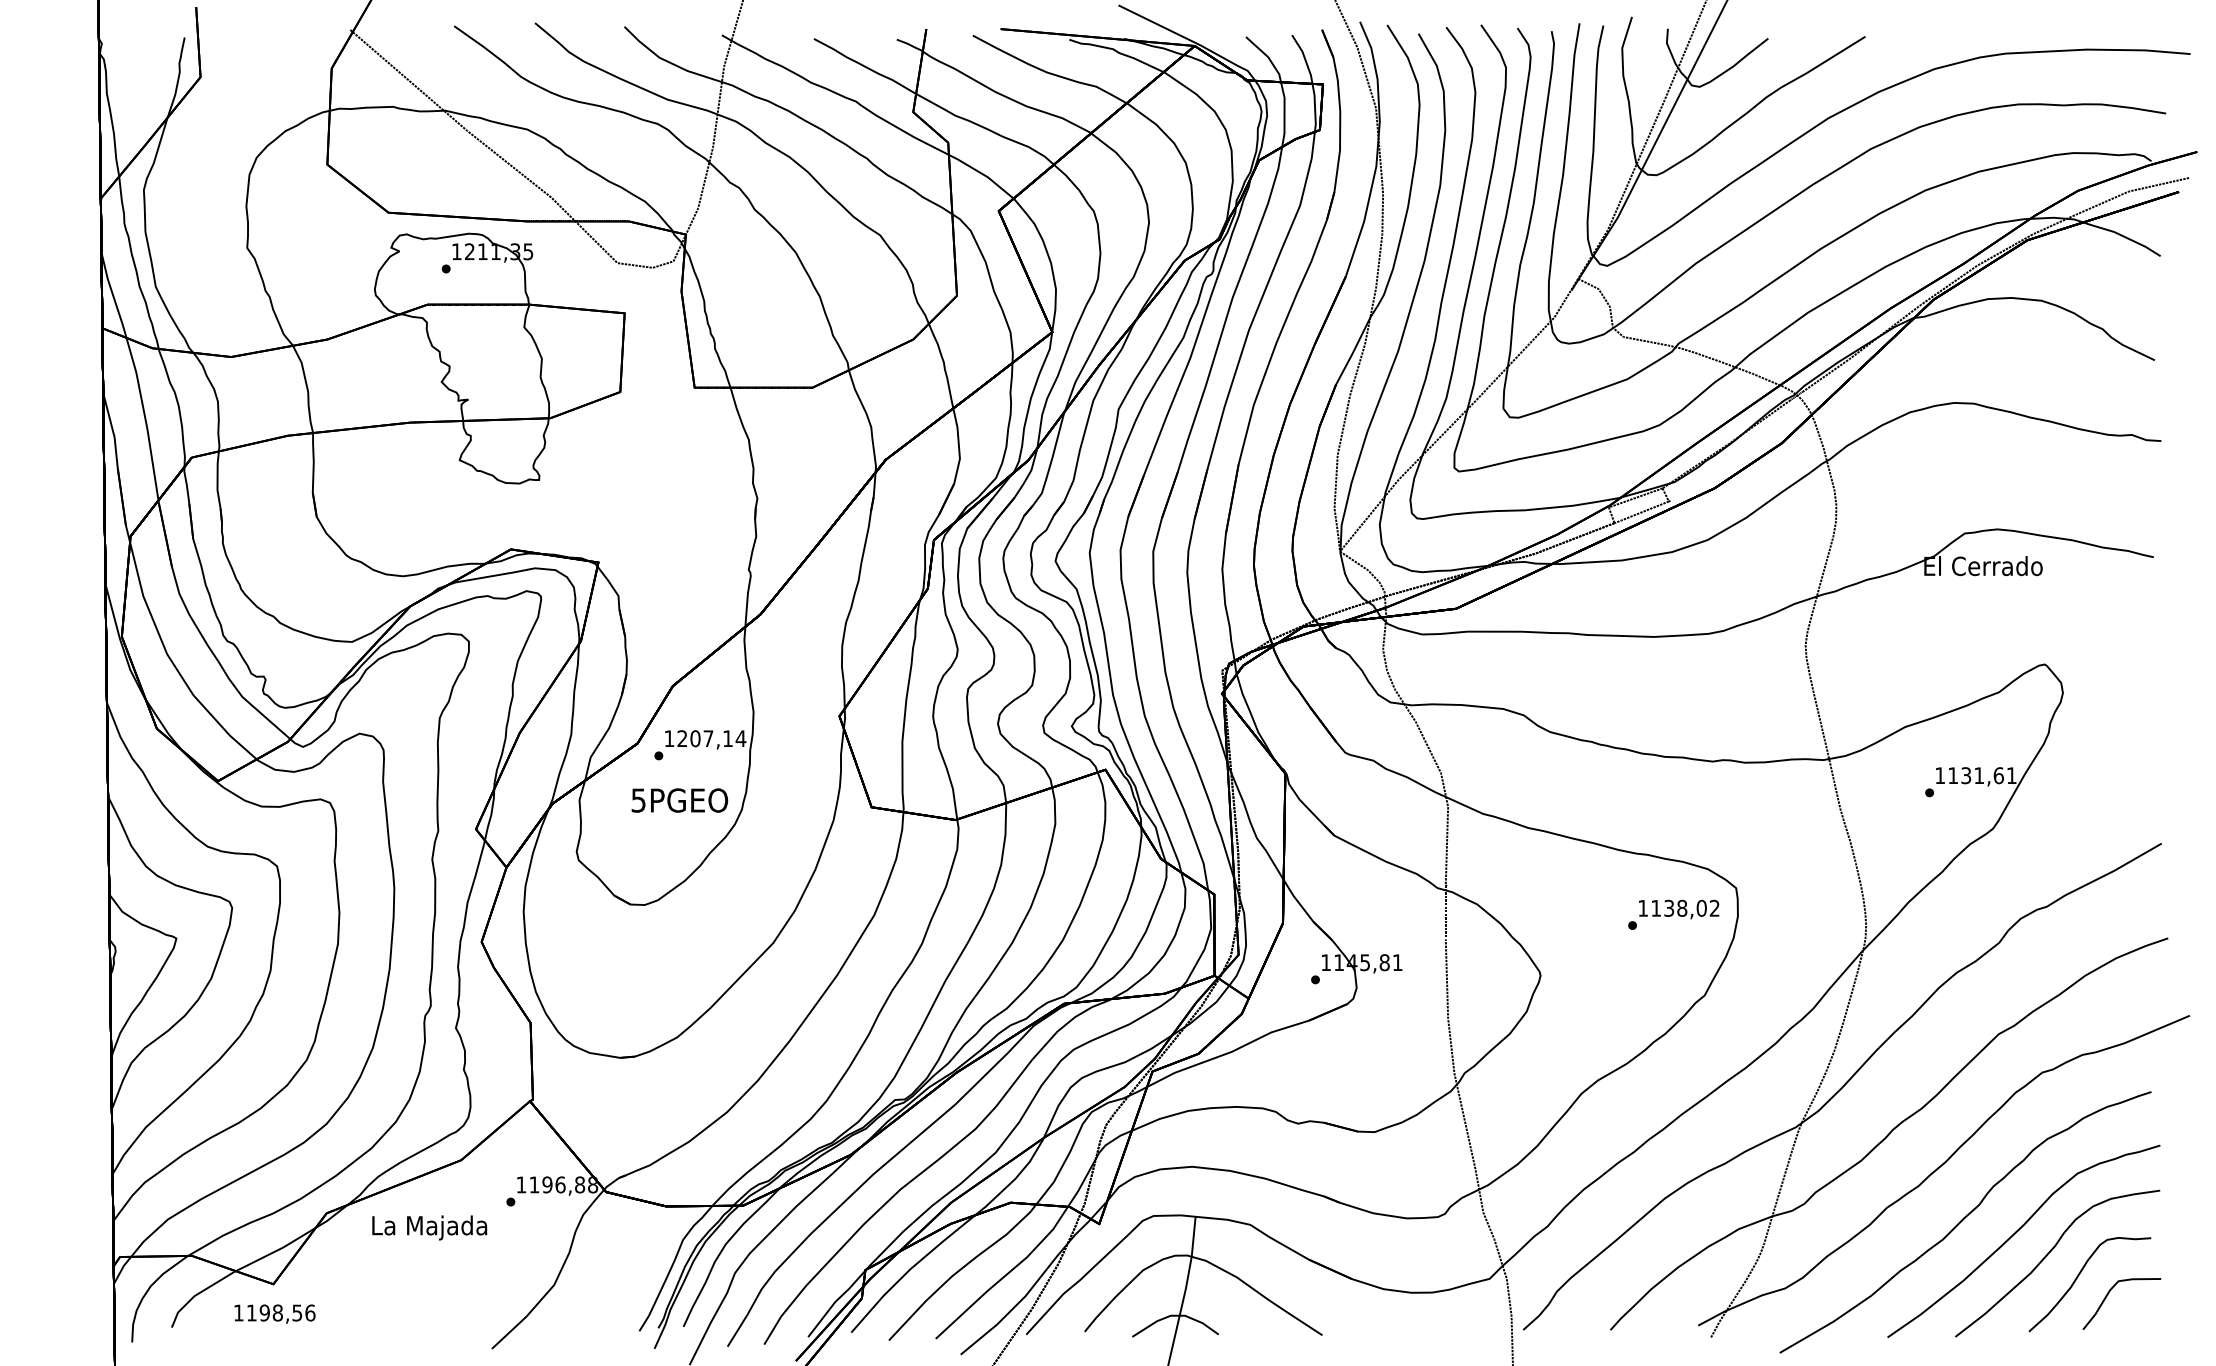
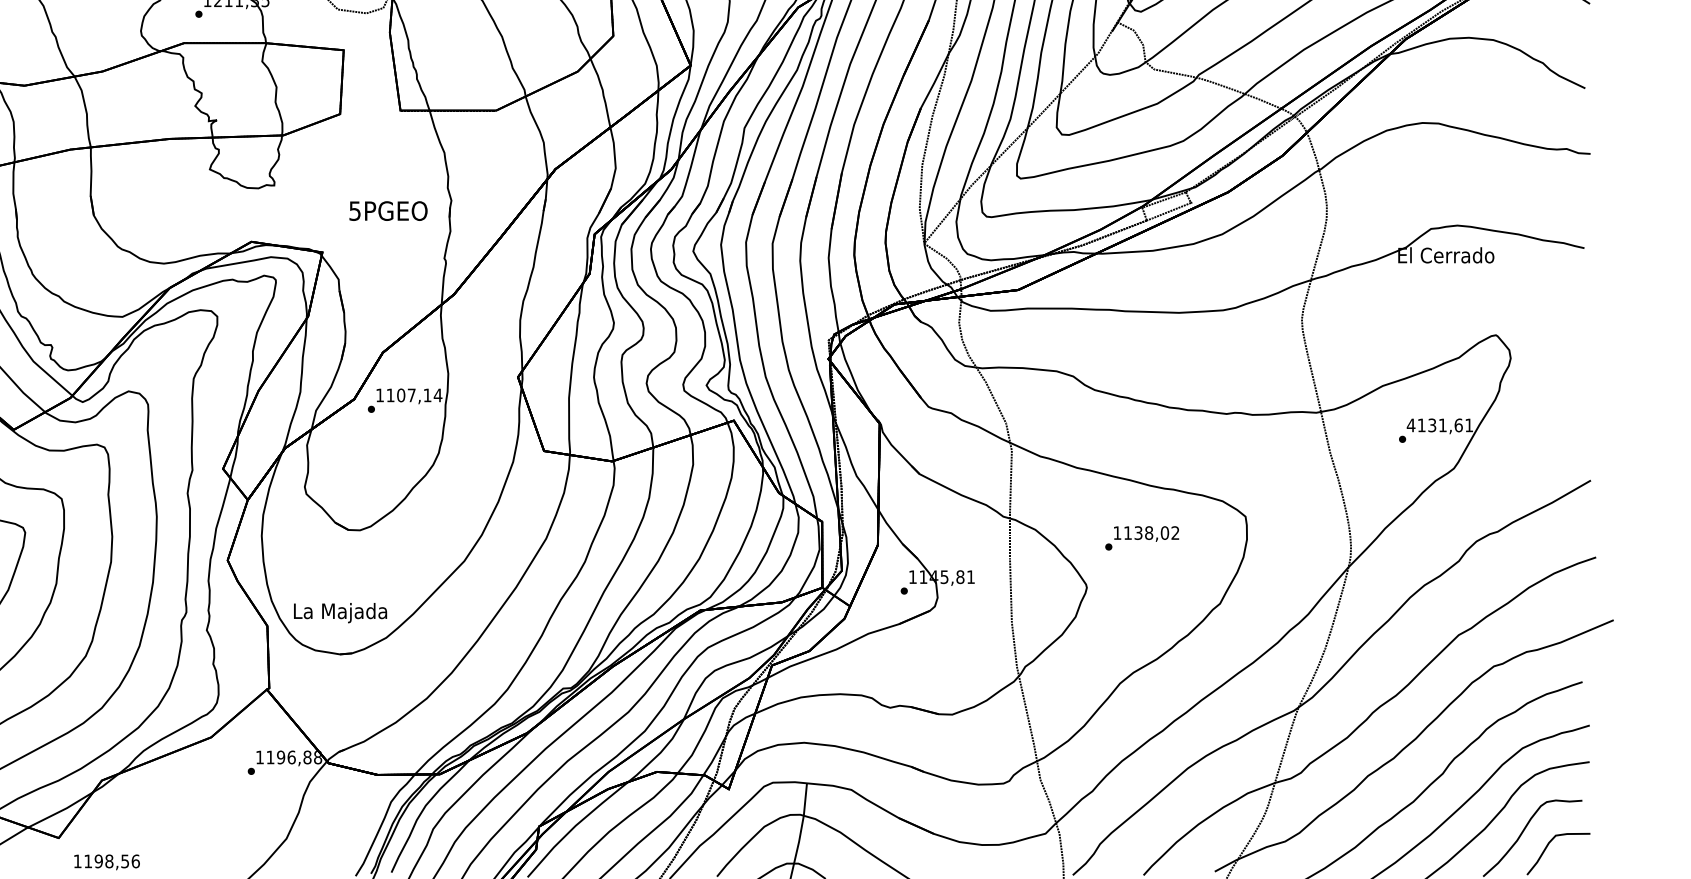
text: (682, 738) -> (390, 395), 1207,14 -> 1107,14
text: (1939, 775) -> (1410, 425), 1131,61 -> 4131,61
text: (679, 800) -> (388, 211), moved
text: (1673, 914) -> (1142, 538), moved
text: (429, 1227) -> (340, 612), moved
text: (274, 1313) -> (106, 861), moved

